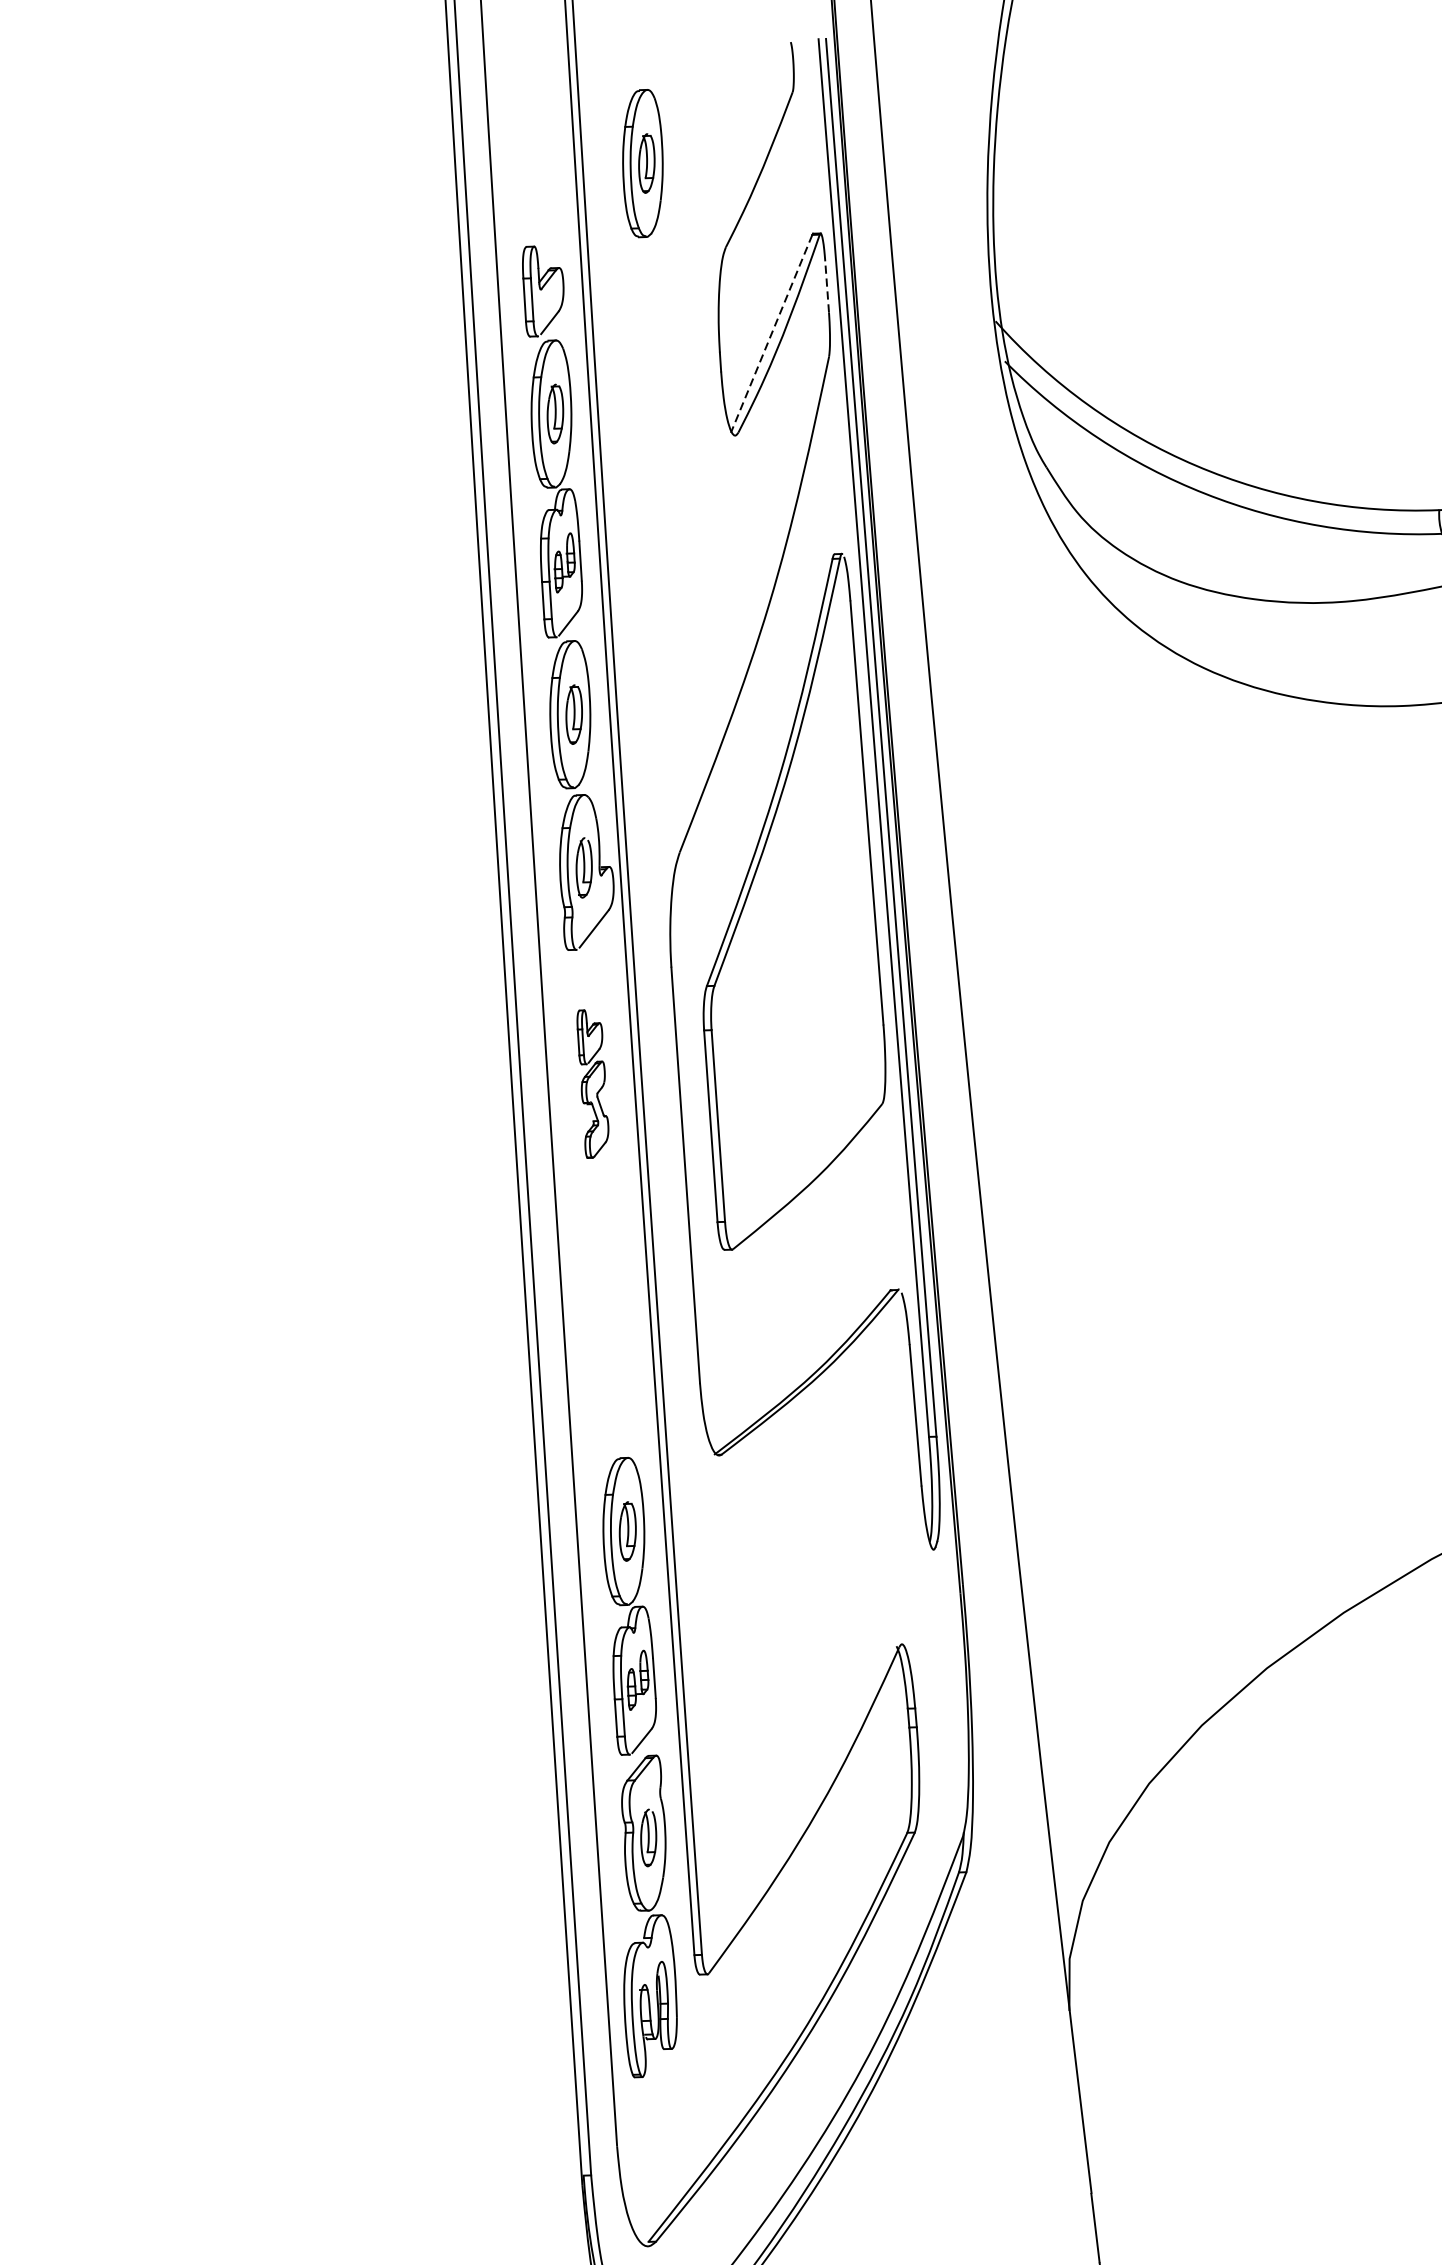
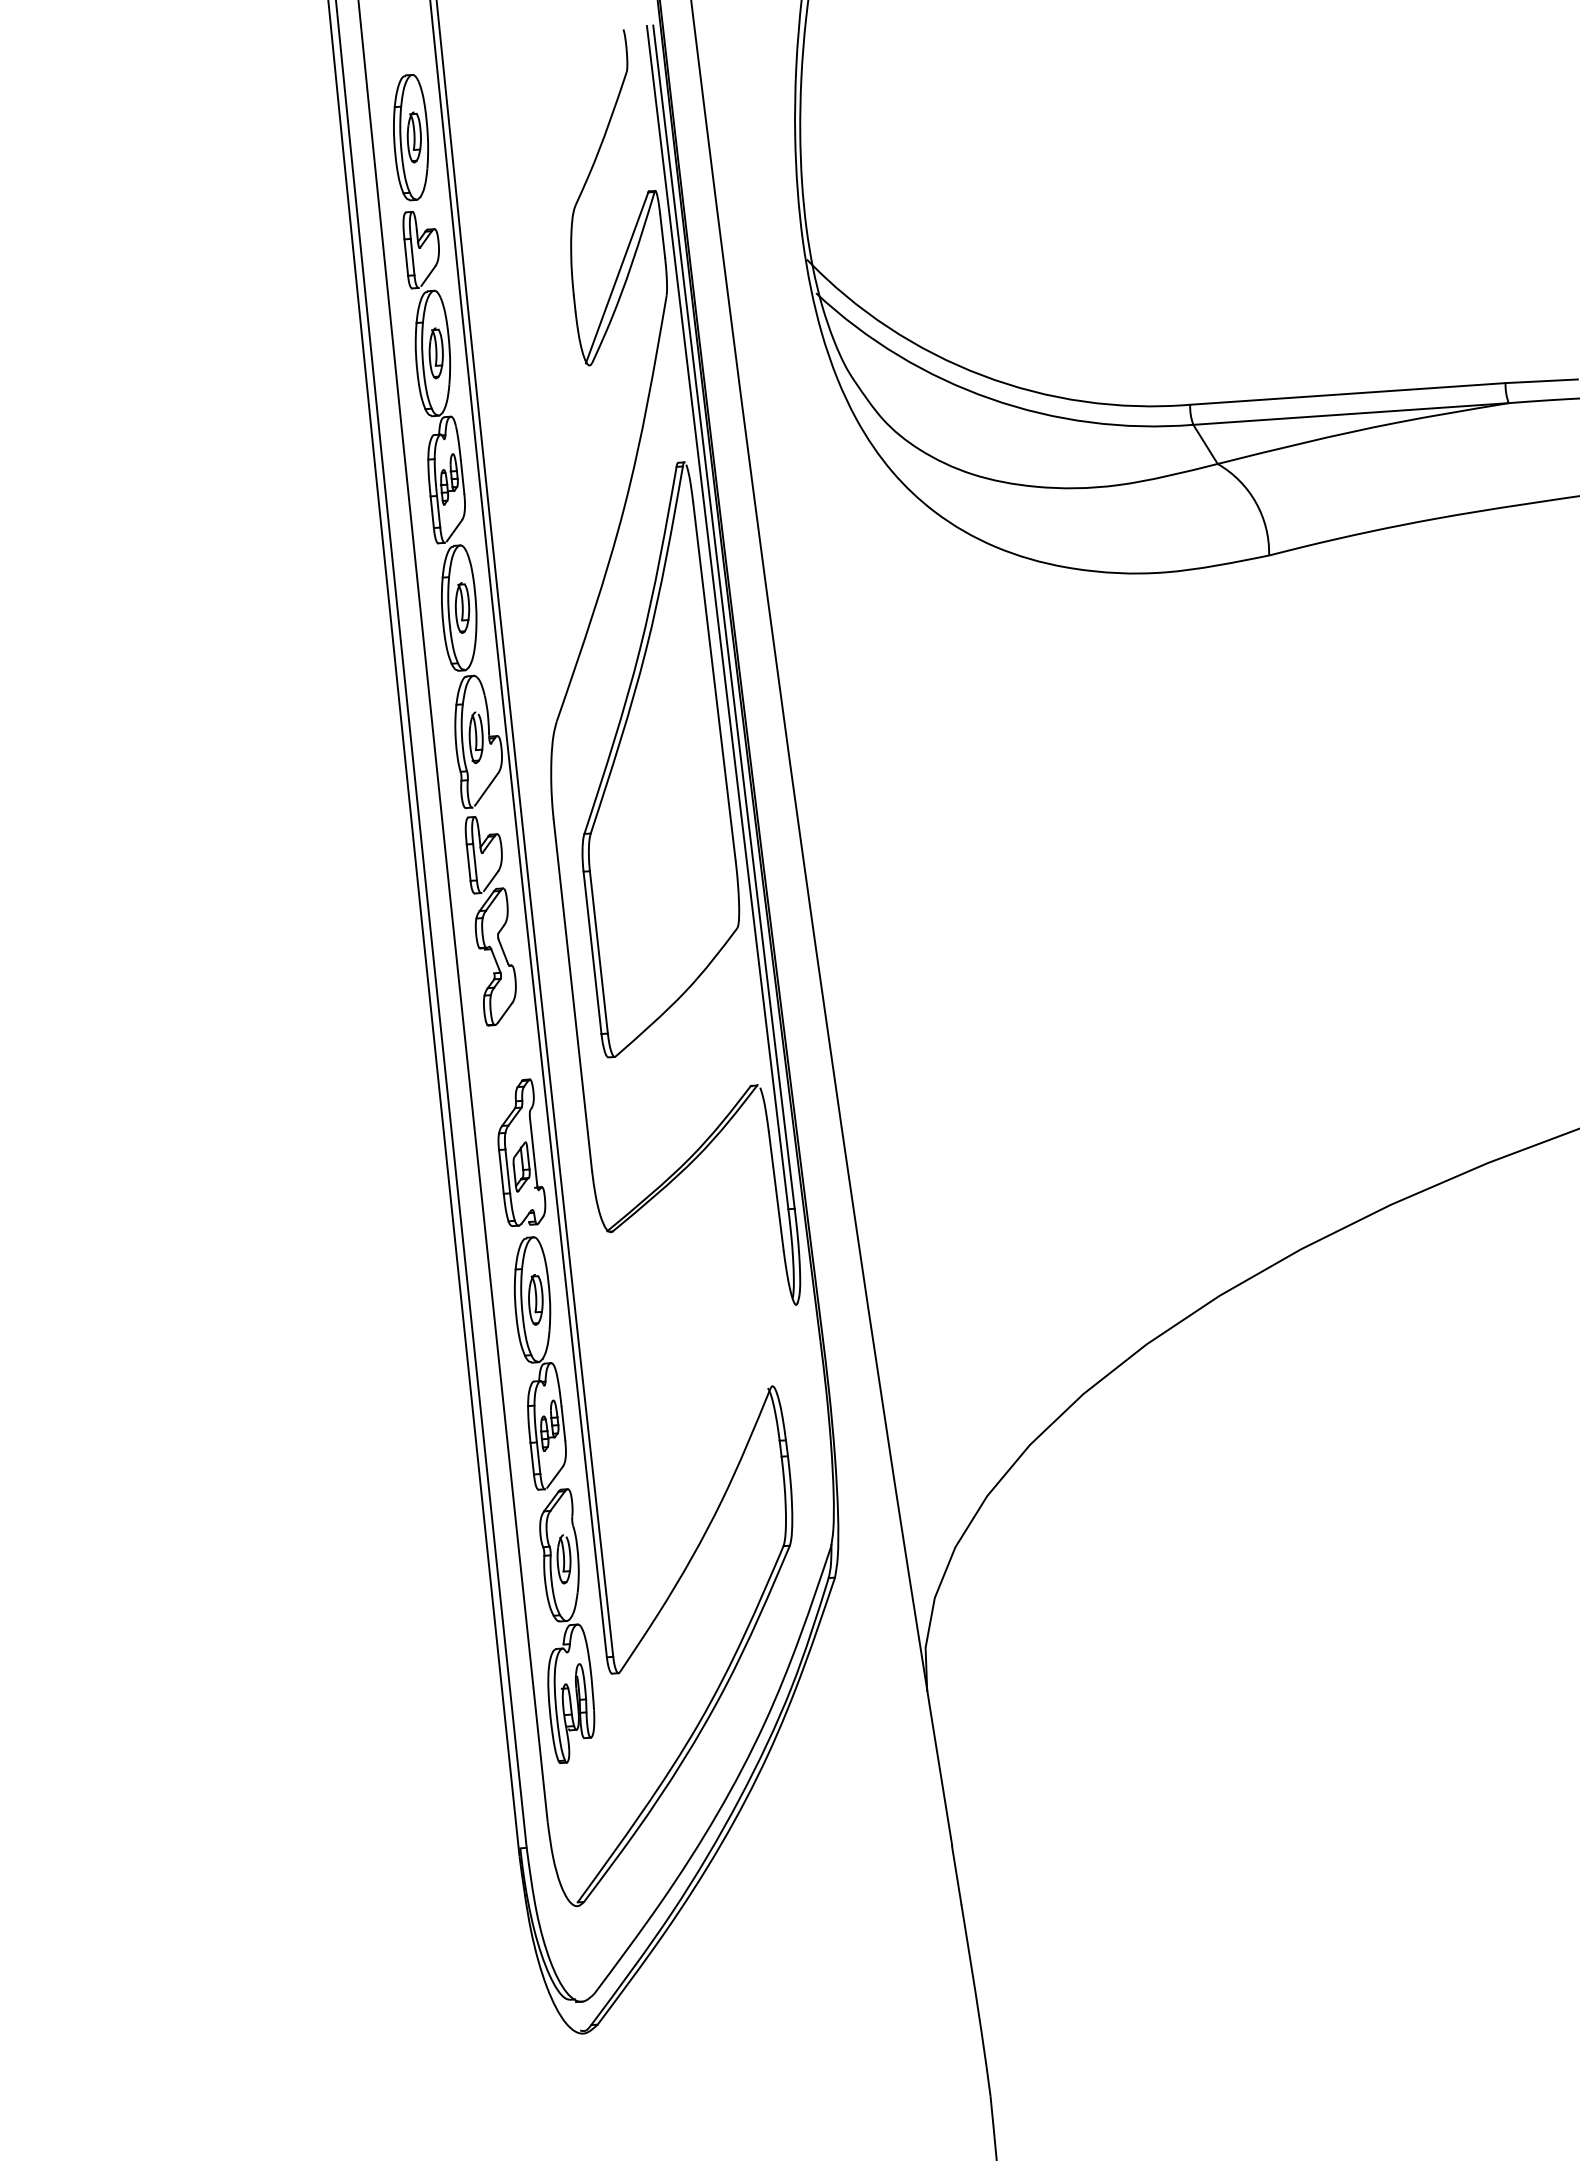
part: (643, 163) -> (411, 137), moved
line: (826, 287) -> (662, 236), dashed -> solid
line: (772, 333) -> (617, 277), dashed -> solid
part: (592, 1084) -> (490, 921), size x1.67
part: (617, 1357) -> (521, 1152), added

